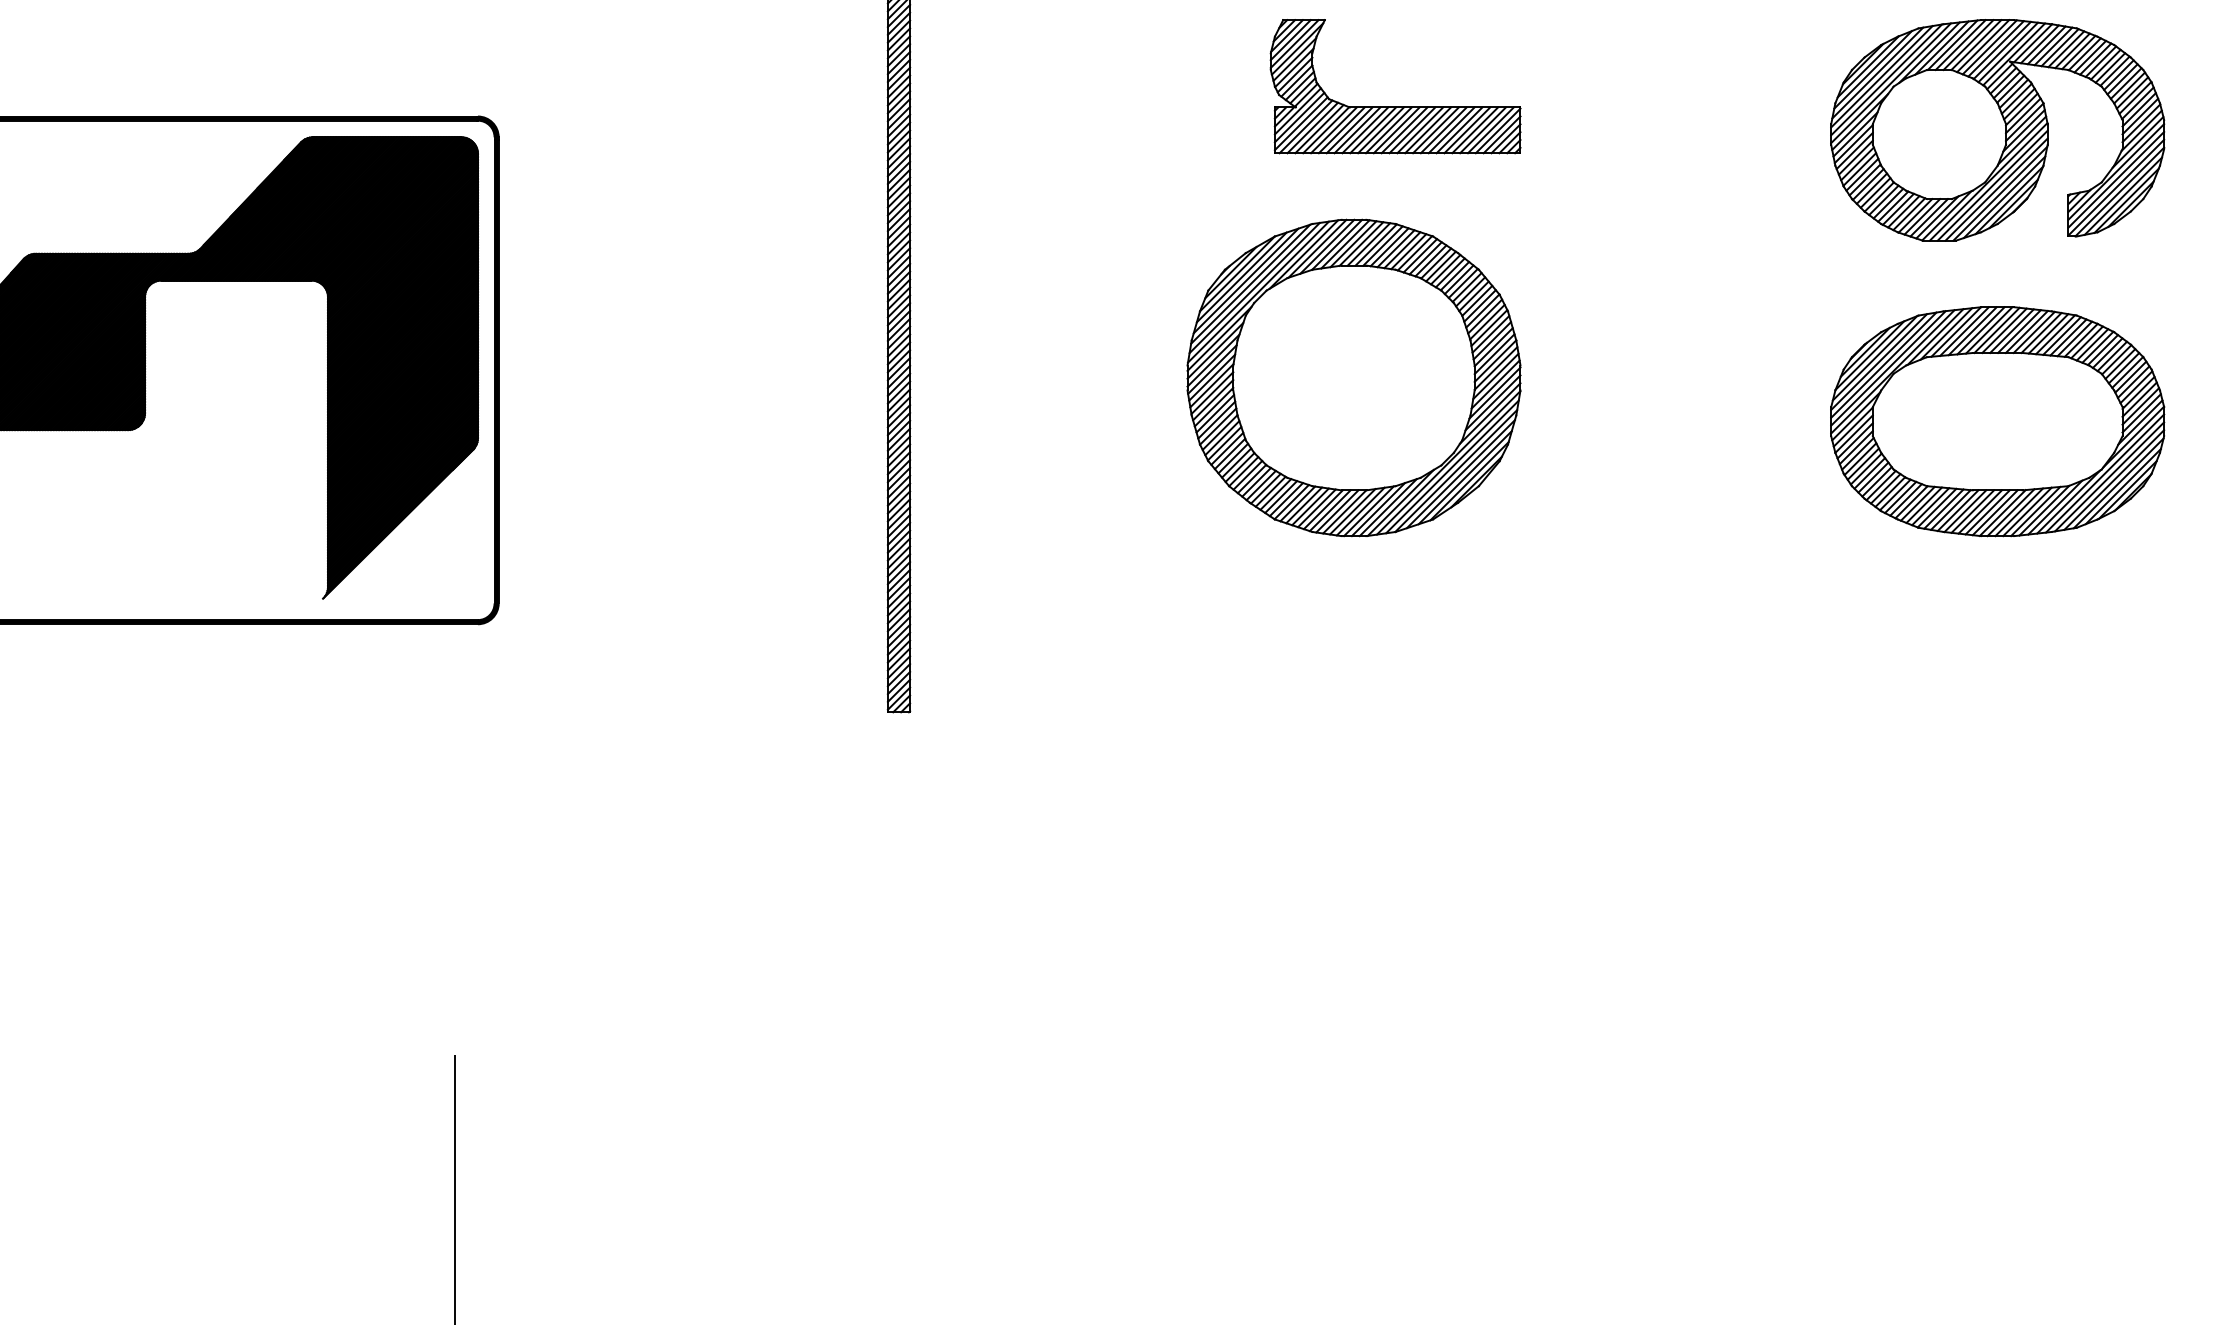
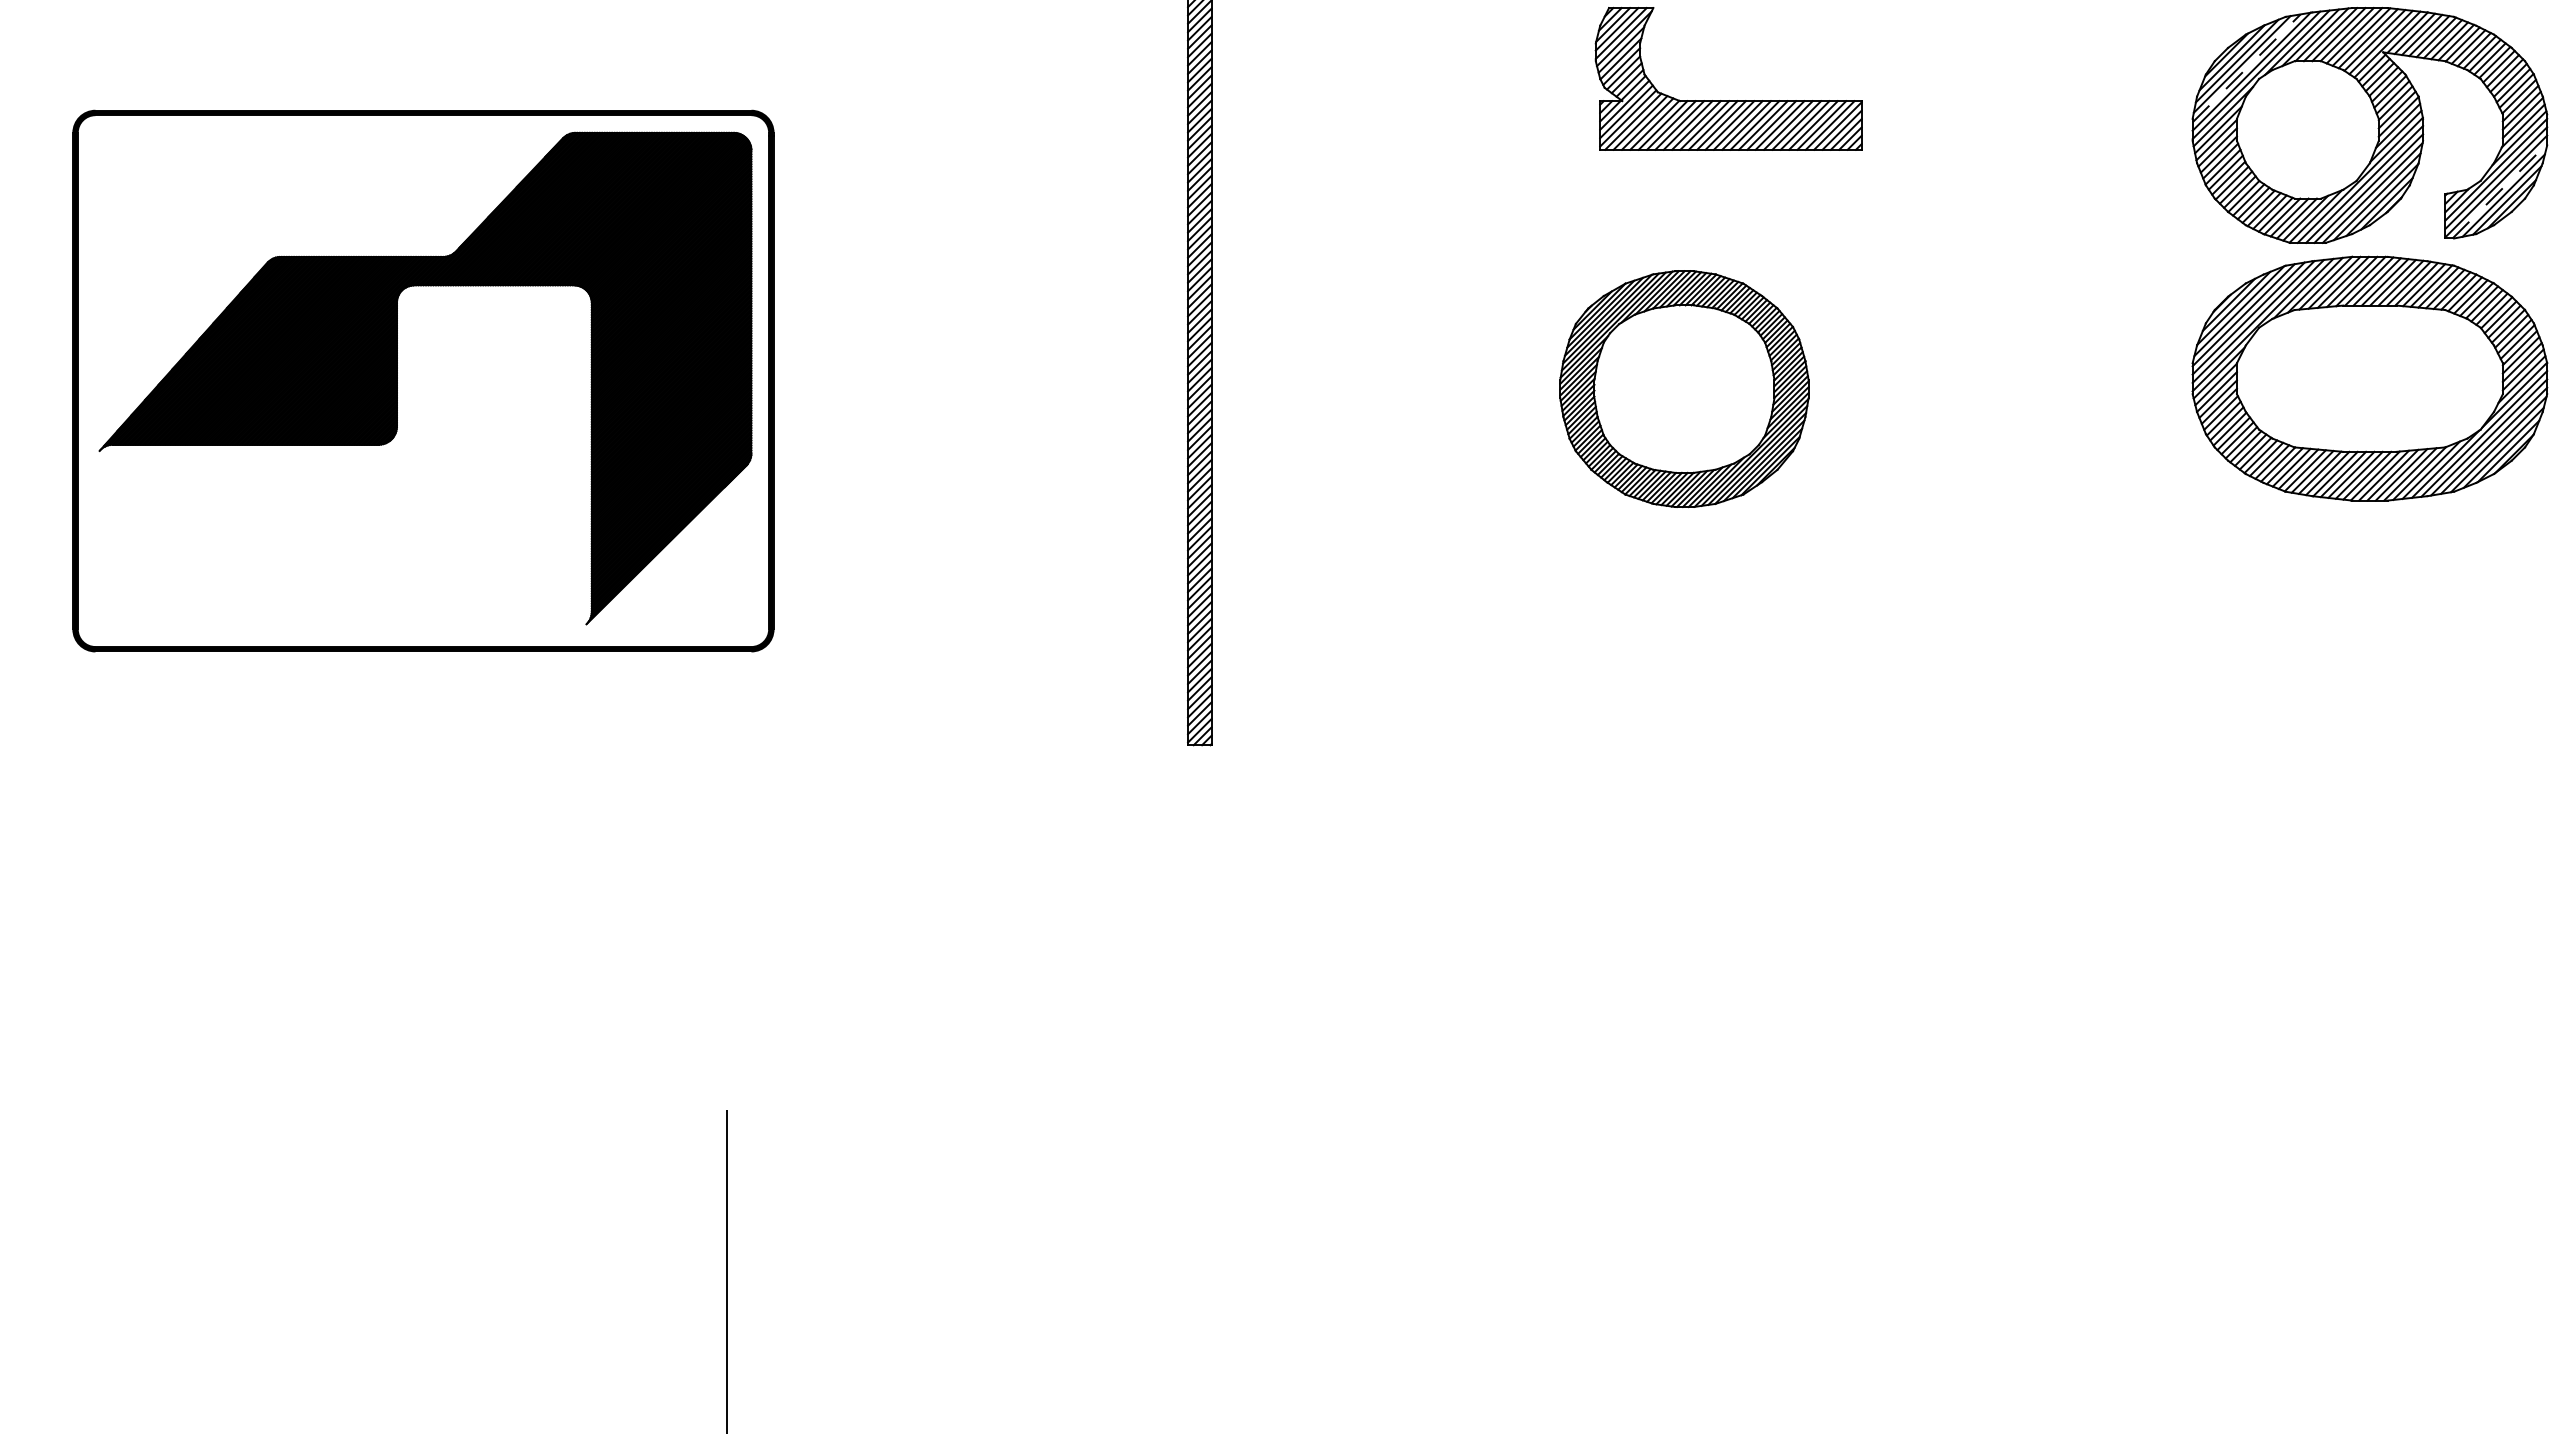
line: (1881, 76) -> (2246, 68), solid -> dashed
line: (2119, 192) -> (2499, 191), solid -> dashed
part: (1354, 377) -> (1684, 388), size x0.7
part: (1997, 421) -> (2369, 378), moved

